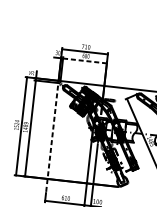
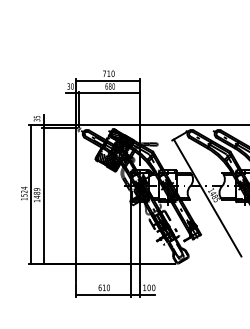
line: (85, 61) -> (109, 93), dashed -> solid
line: (52, 136) -> (75, 203), dashed -> solid

